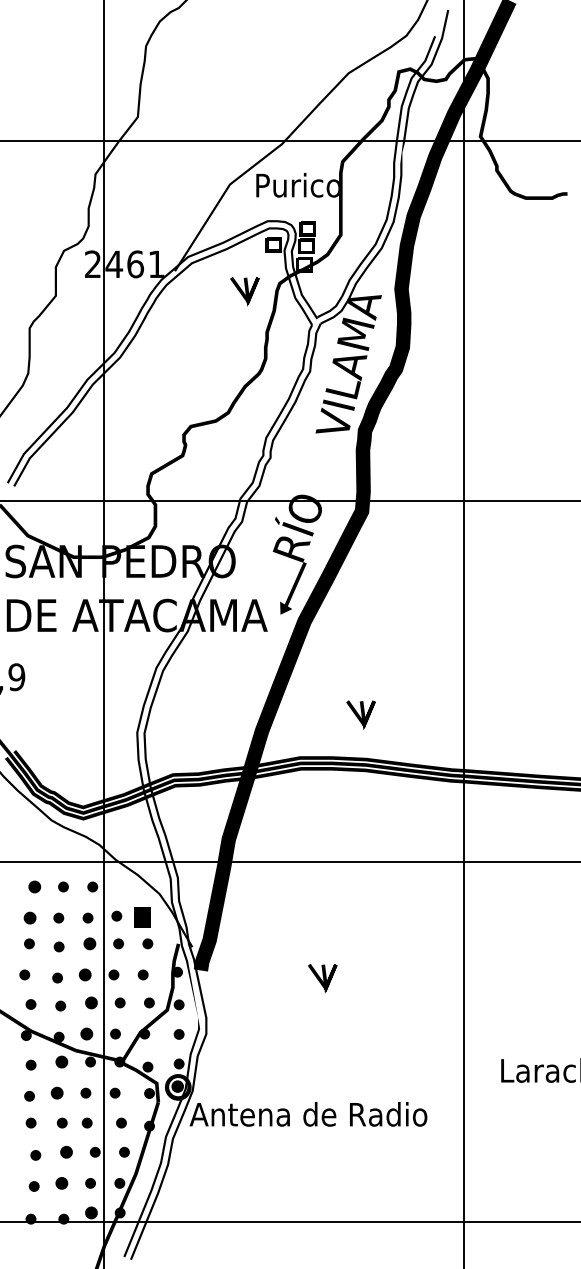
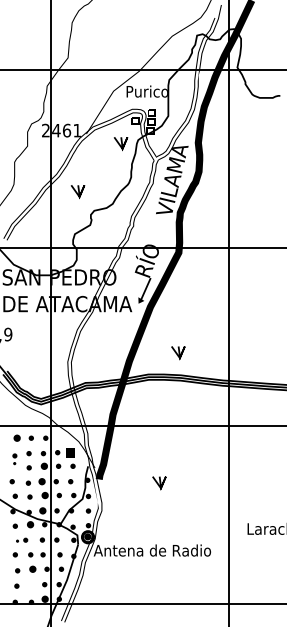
line: (156, 389) -> (77, 192), added
part: (29, 930) -> (14, 459), size x0.6
part: (43, 1093) -> (21, 540), size x0.6
part: (61, 1183) -> (30, 584), removed

